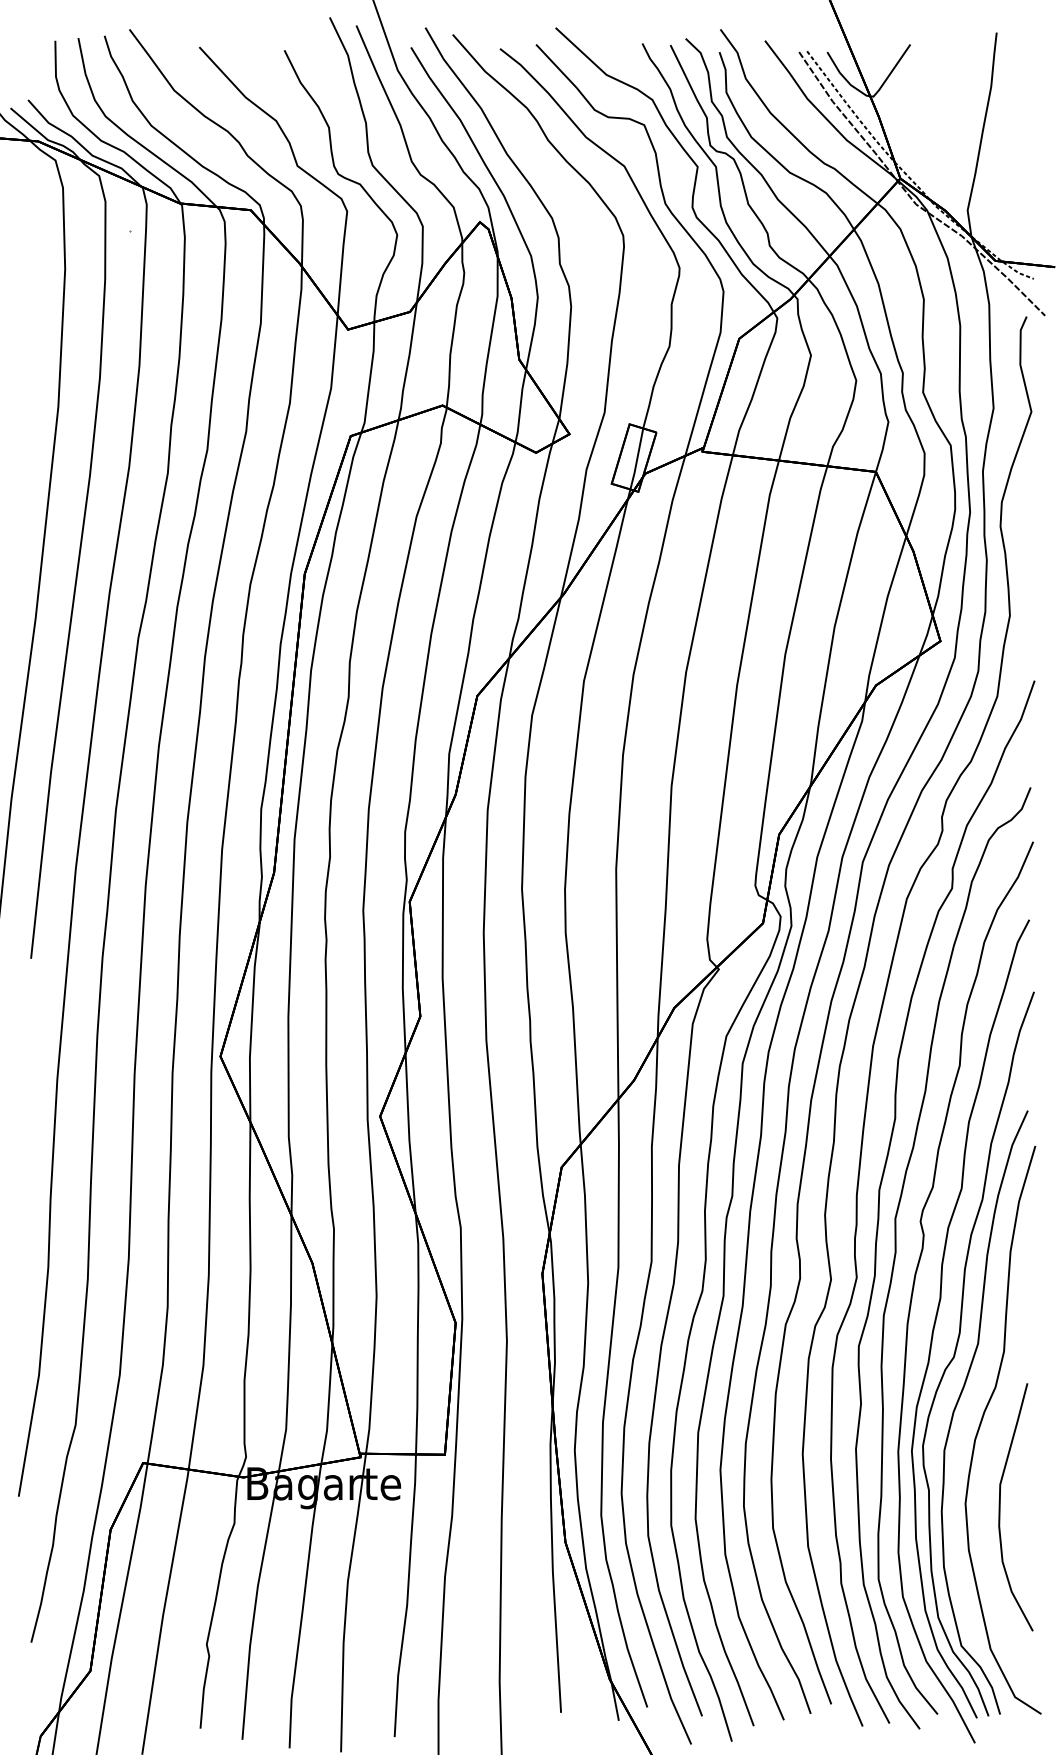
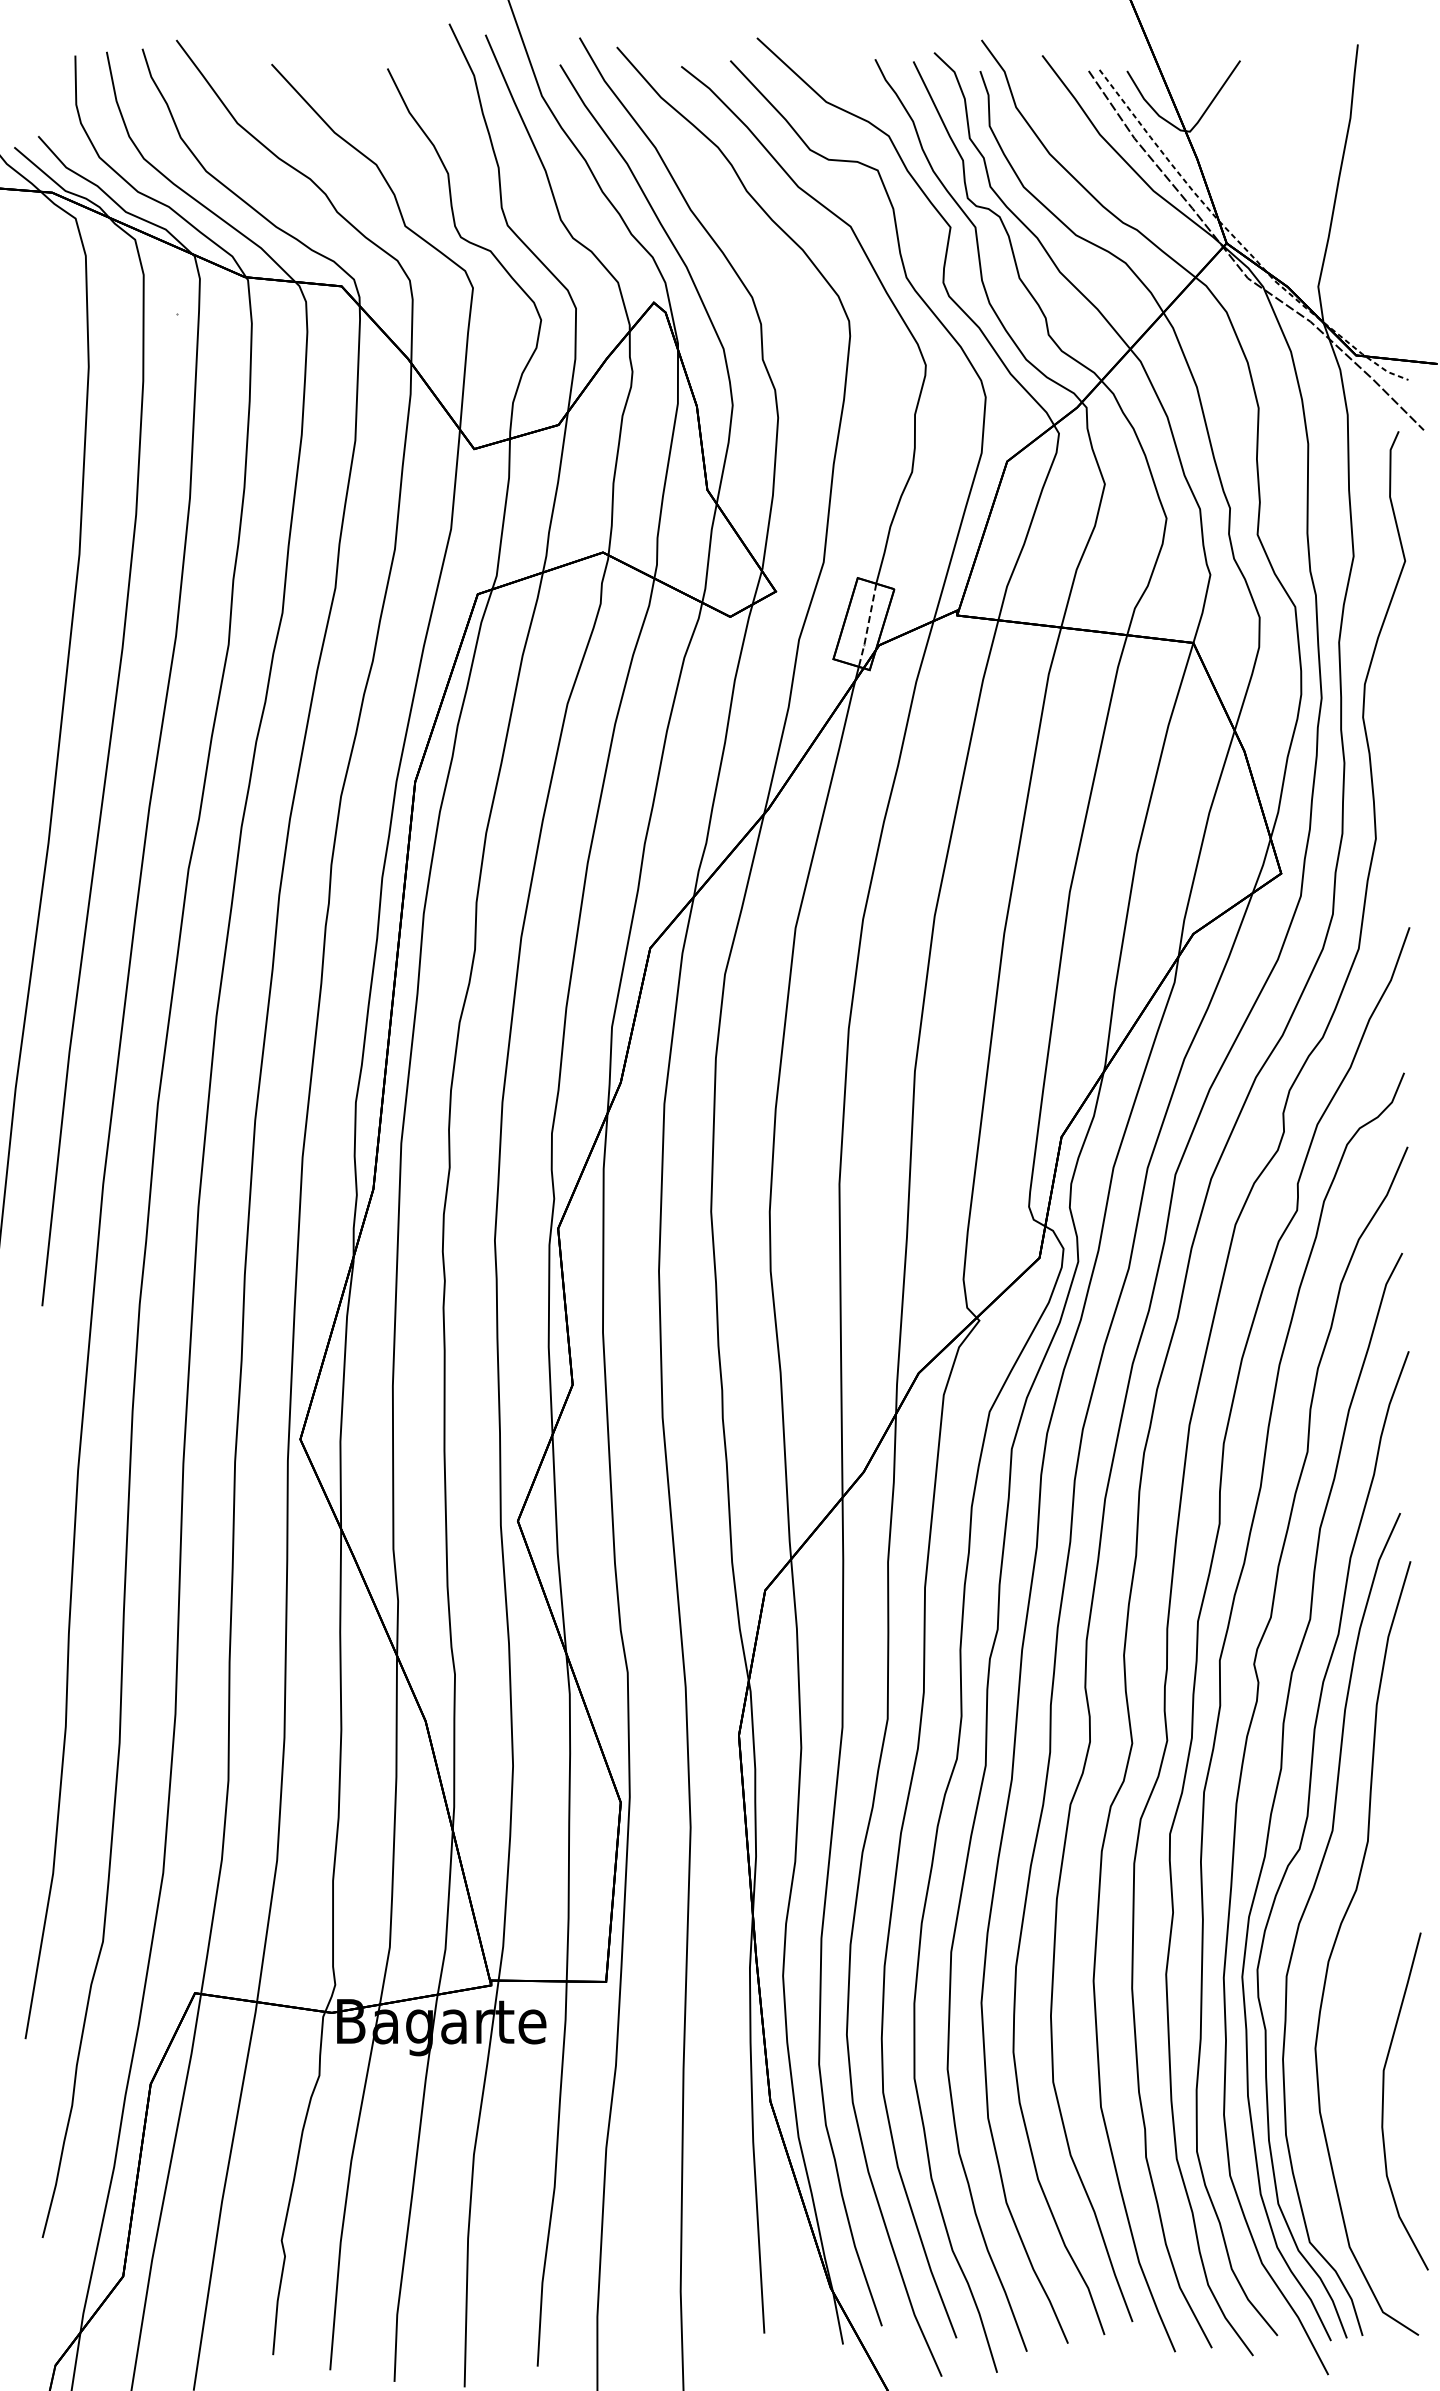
line: (637, 459) -> (868, 625), solid -> dashed
curve: (1000, 1507) -> (1383, 2101), moved

